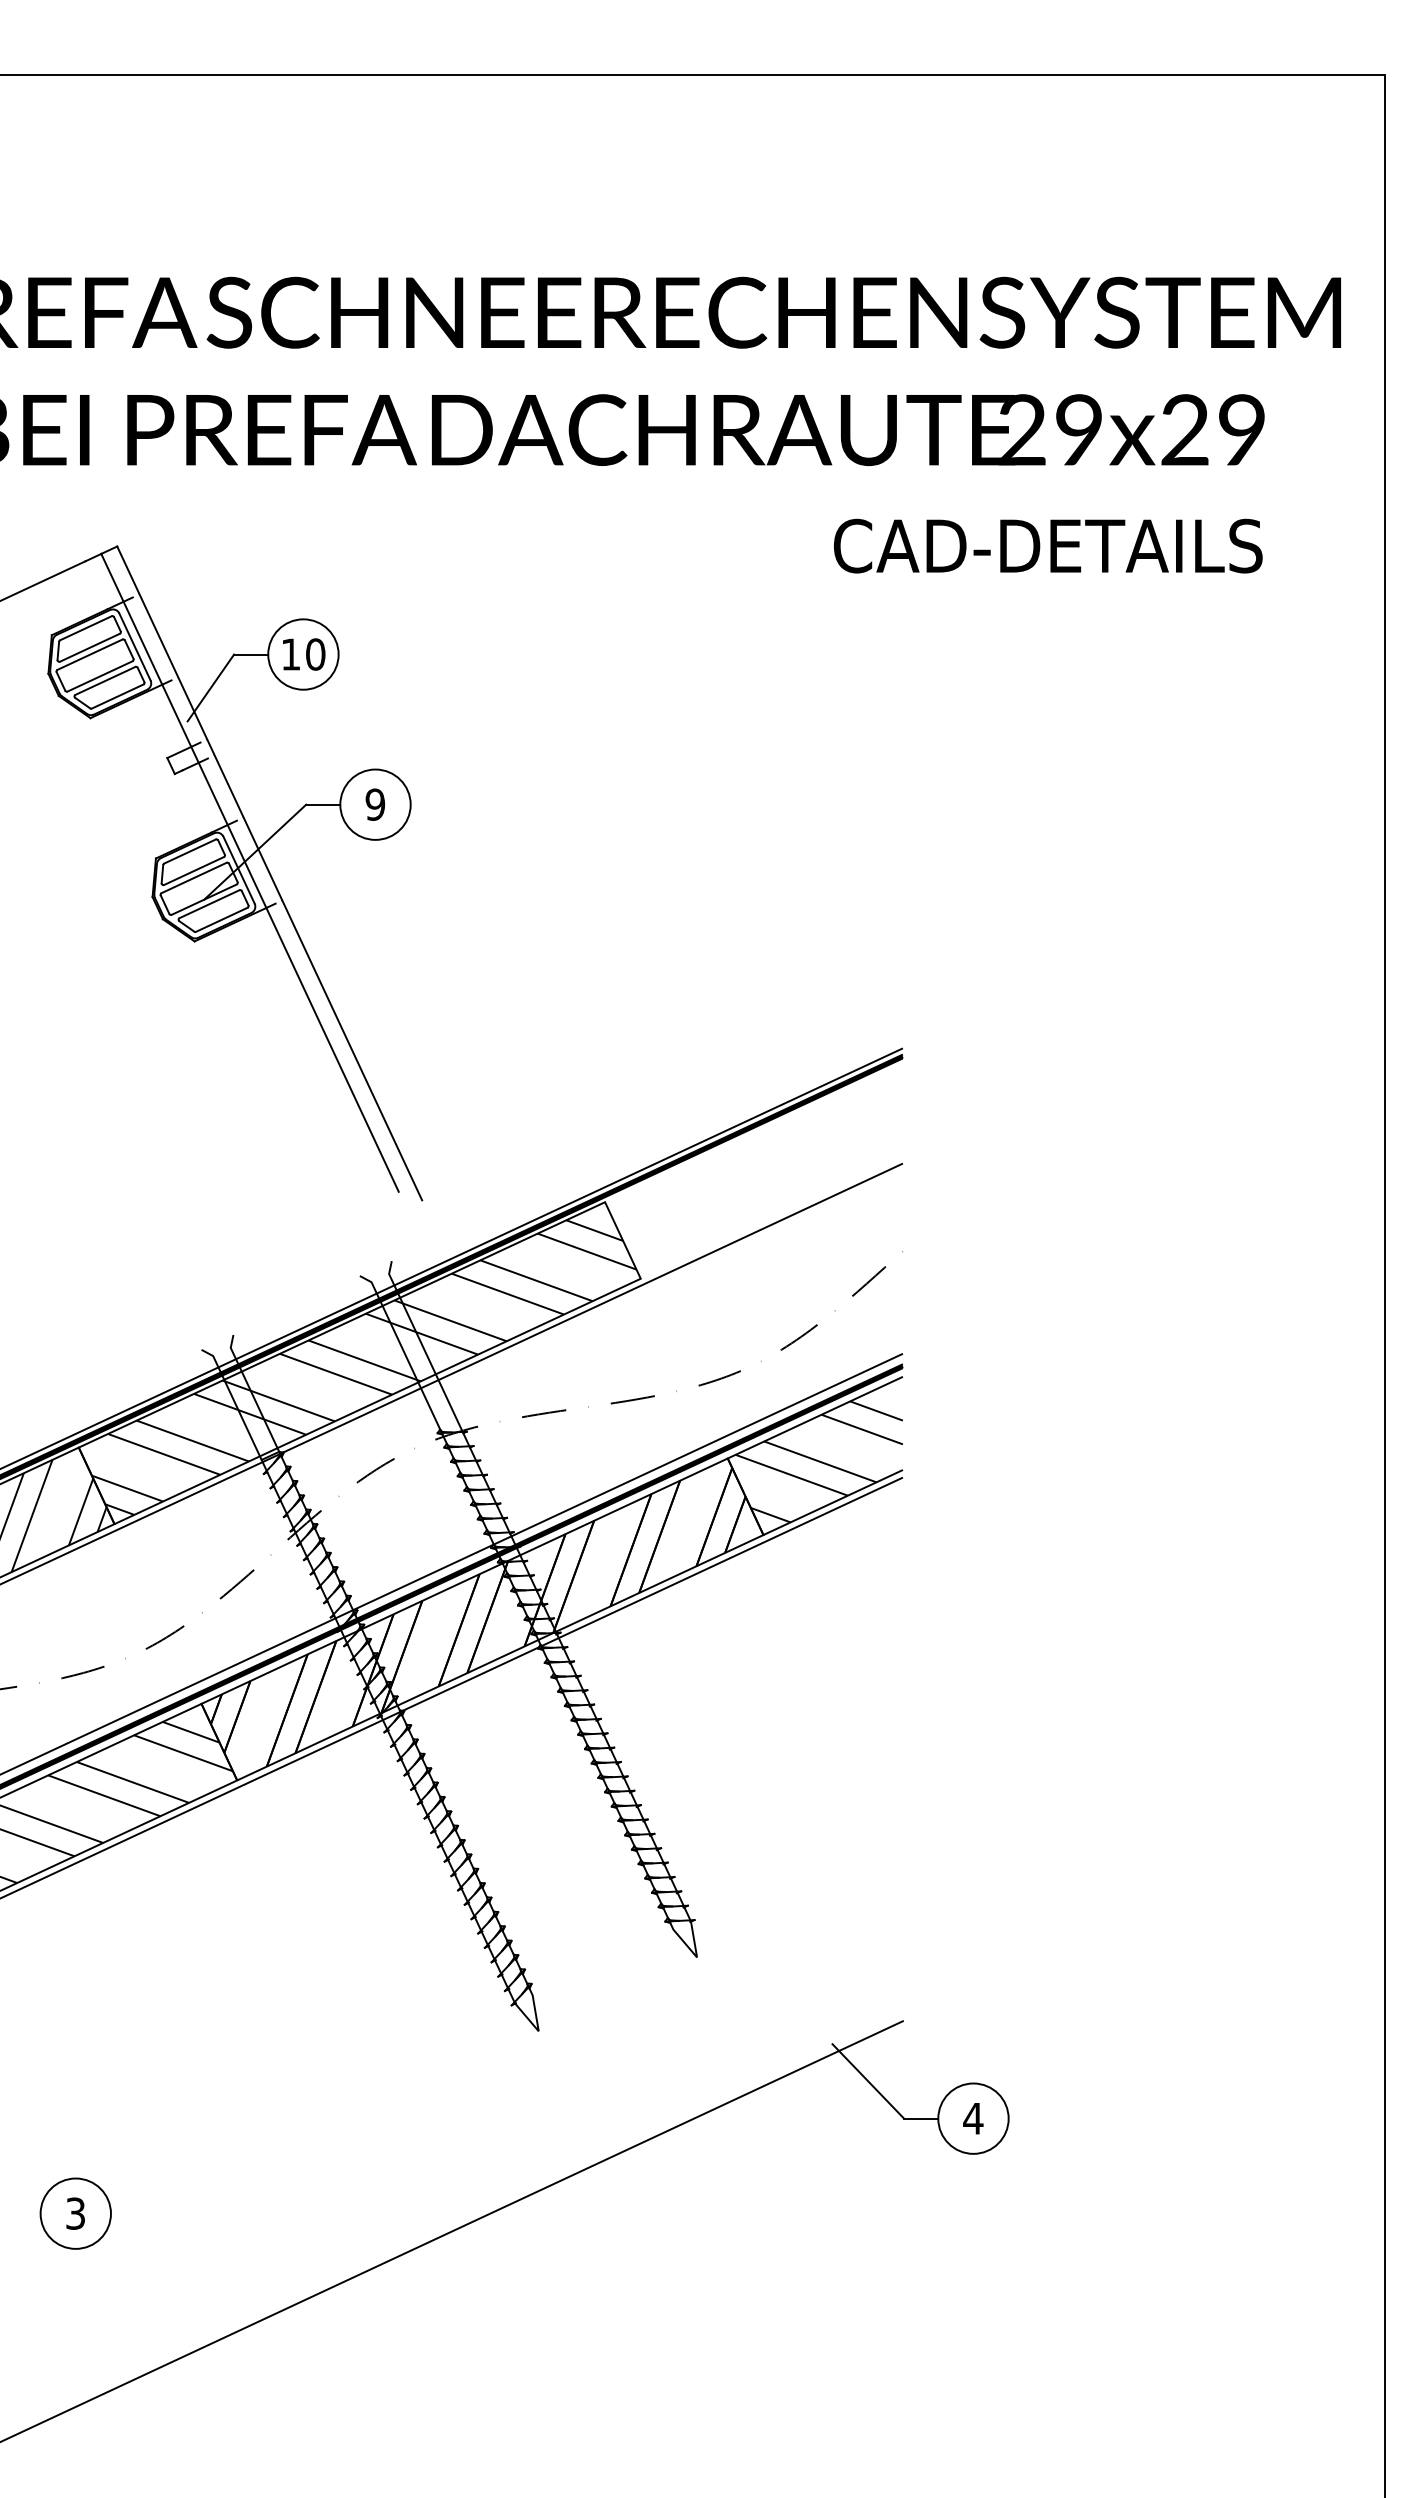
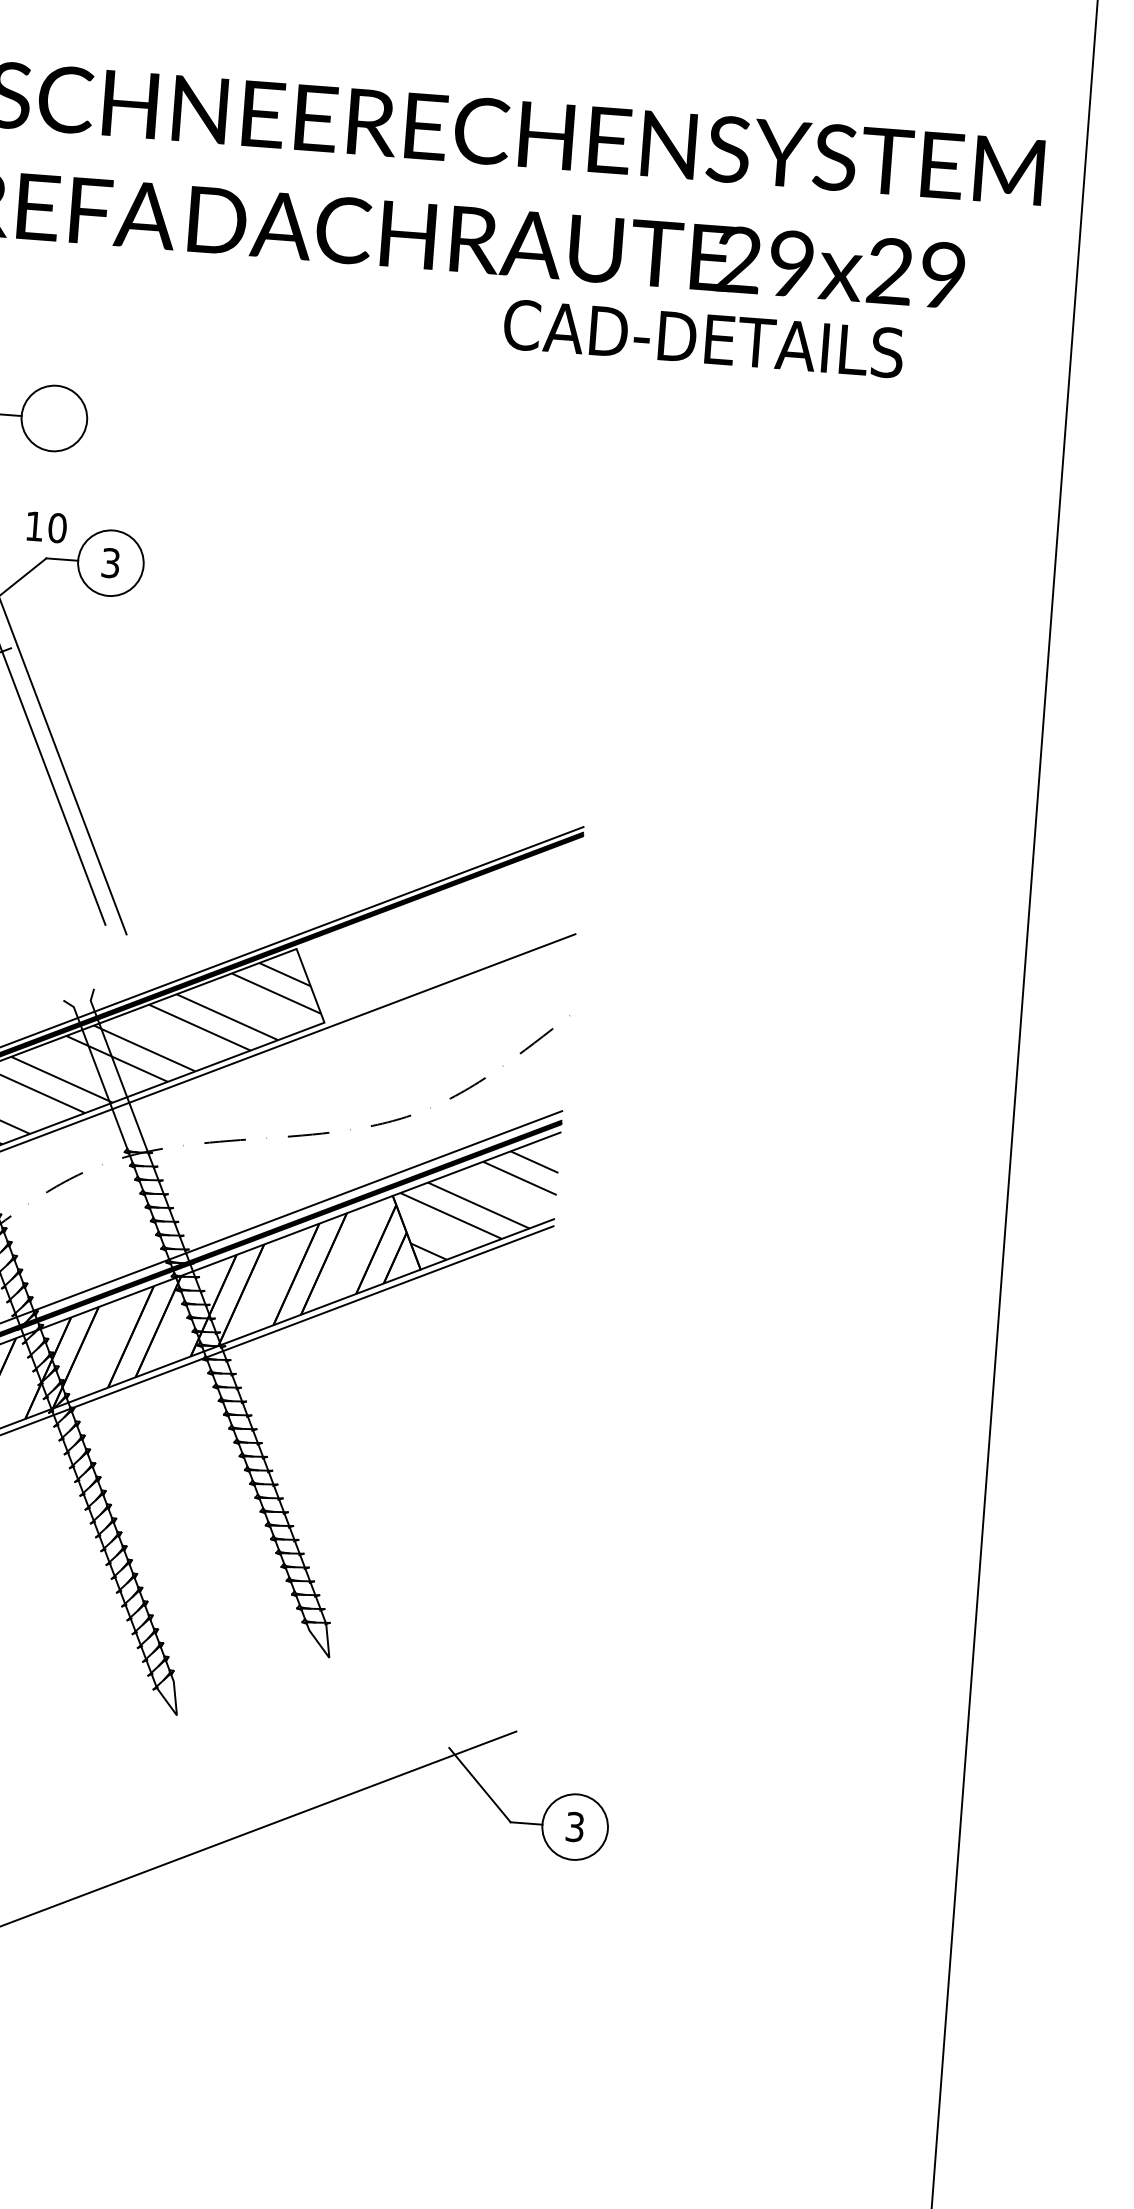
text: (1048, 545) -> (703, 338), moved
text: (304, 654) -> (47, 527), moved
text: (375, 804) -> (110, 563), 9 -> 3
text: (973, 2118) -> (575, 1826), 4 -> 3

